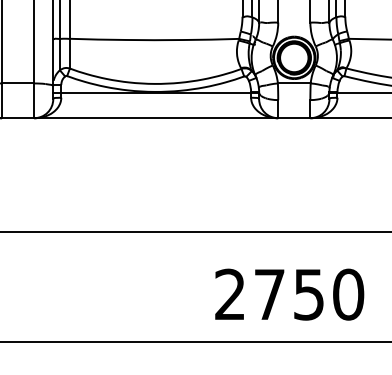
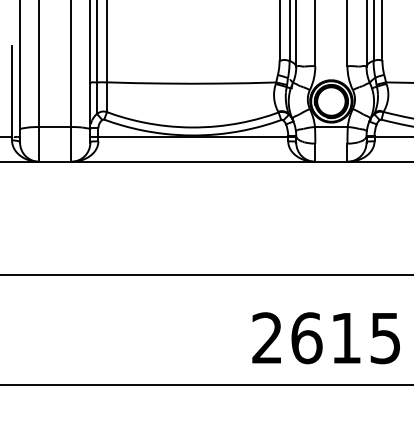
text: (309, 294) -> (346, 338), 2750 -> 2615

